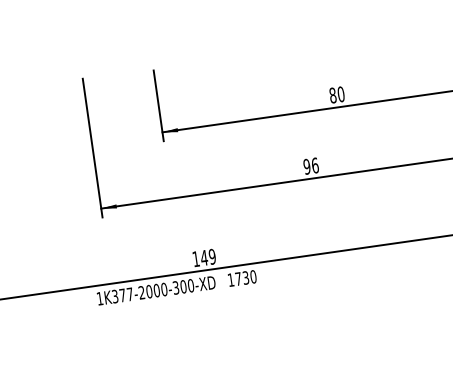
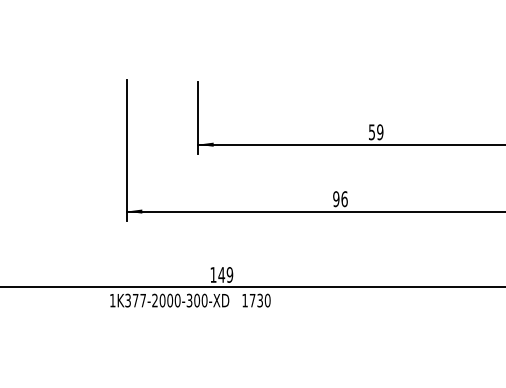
text: (336, 95) -> (375, 132), 80 -> 59

